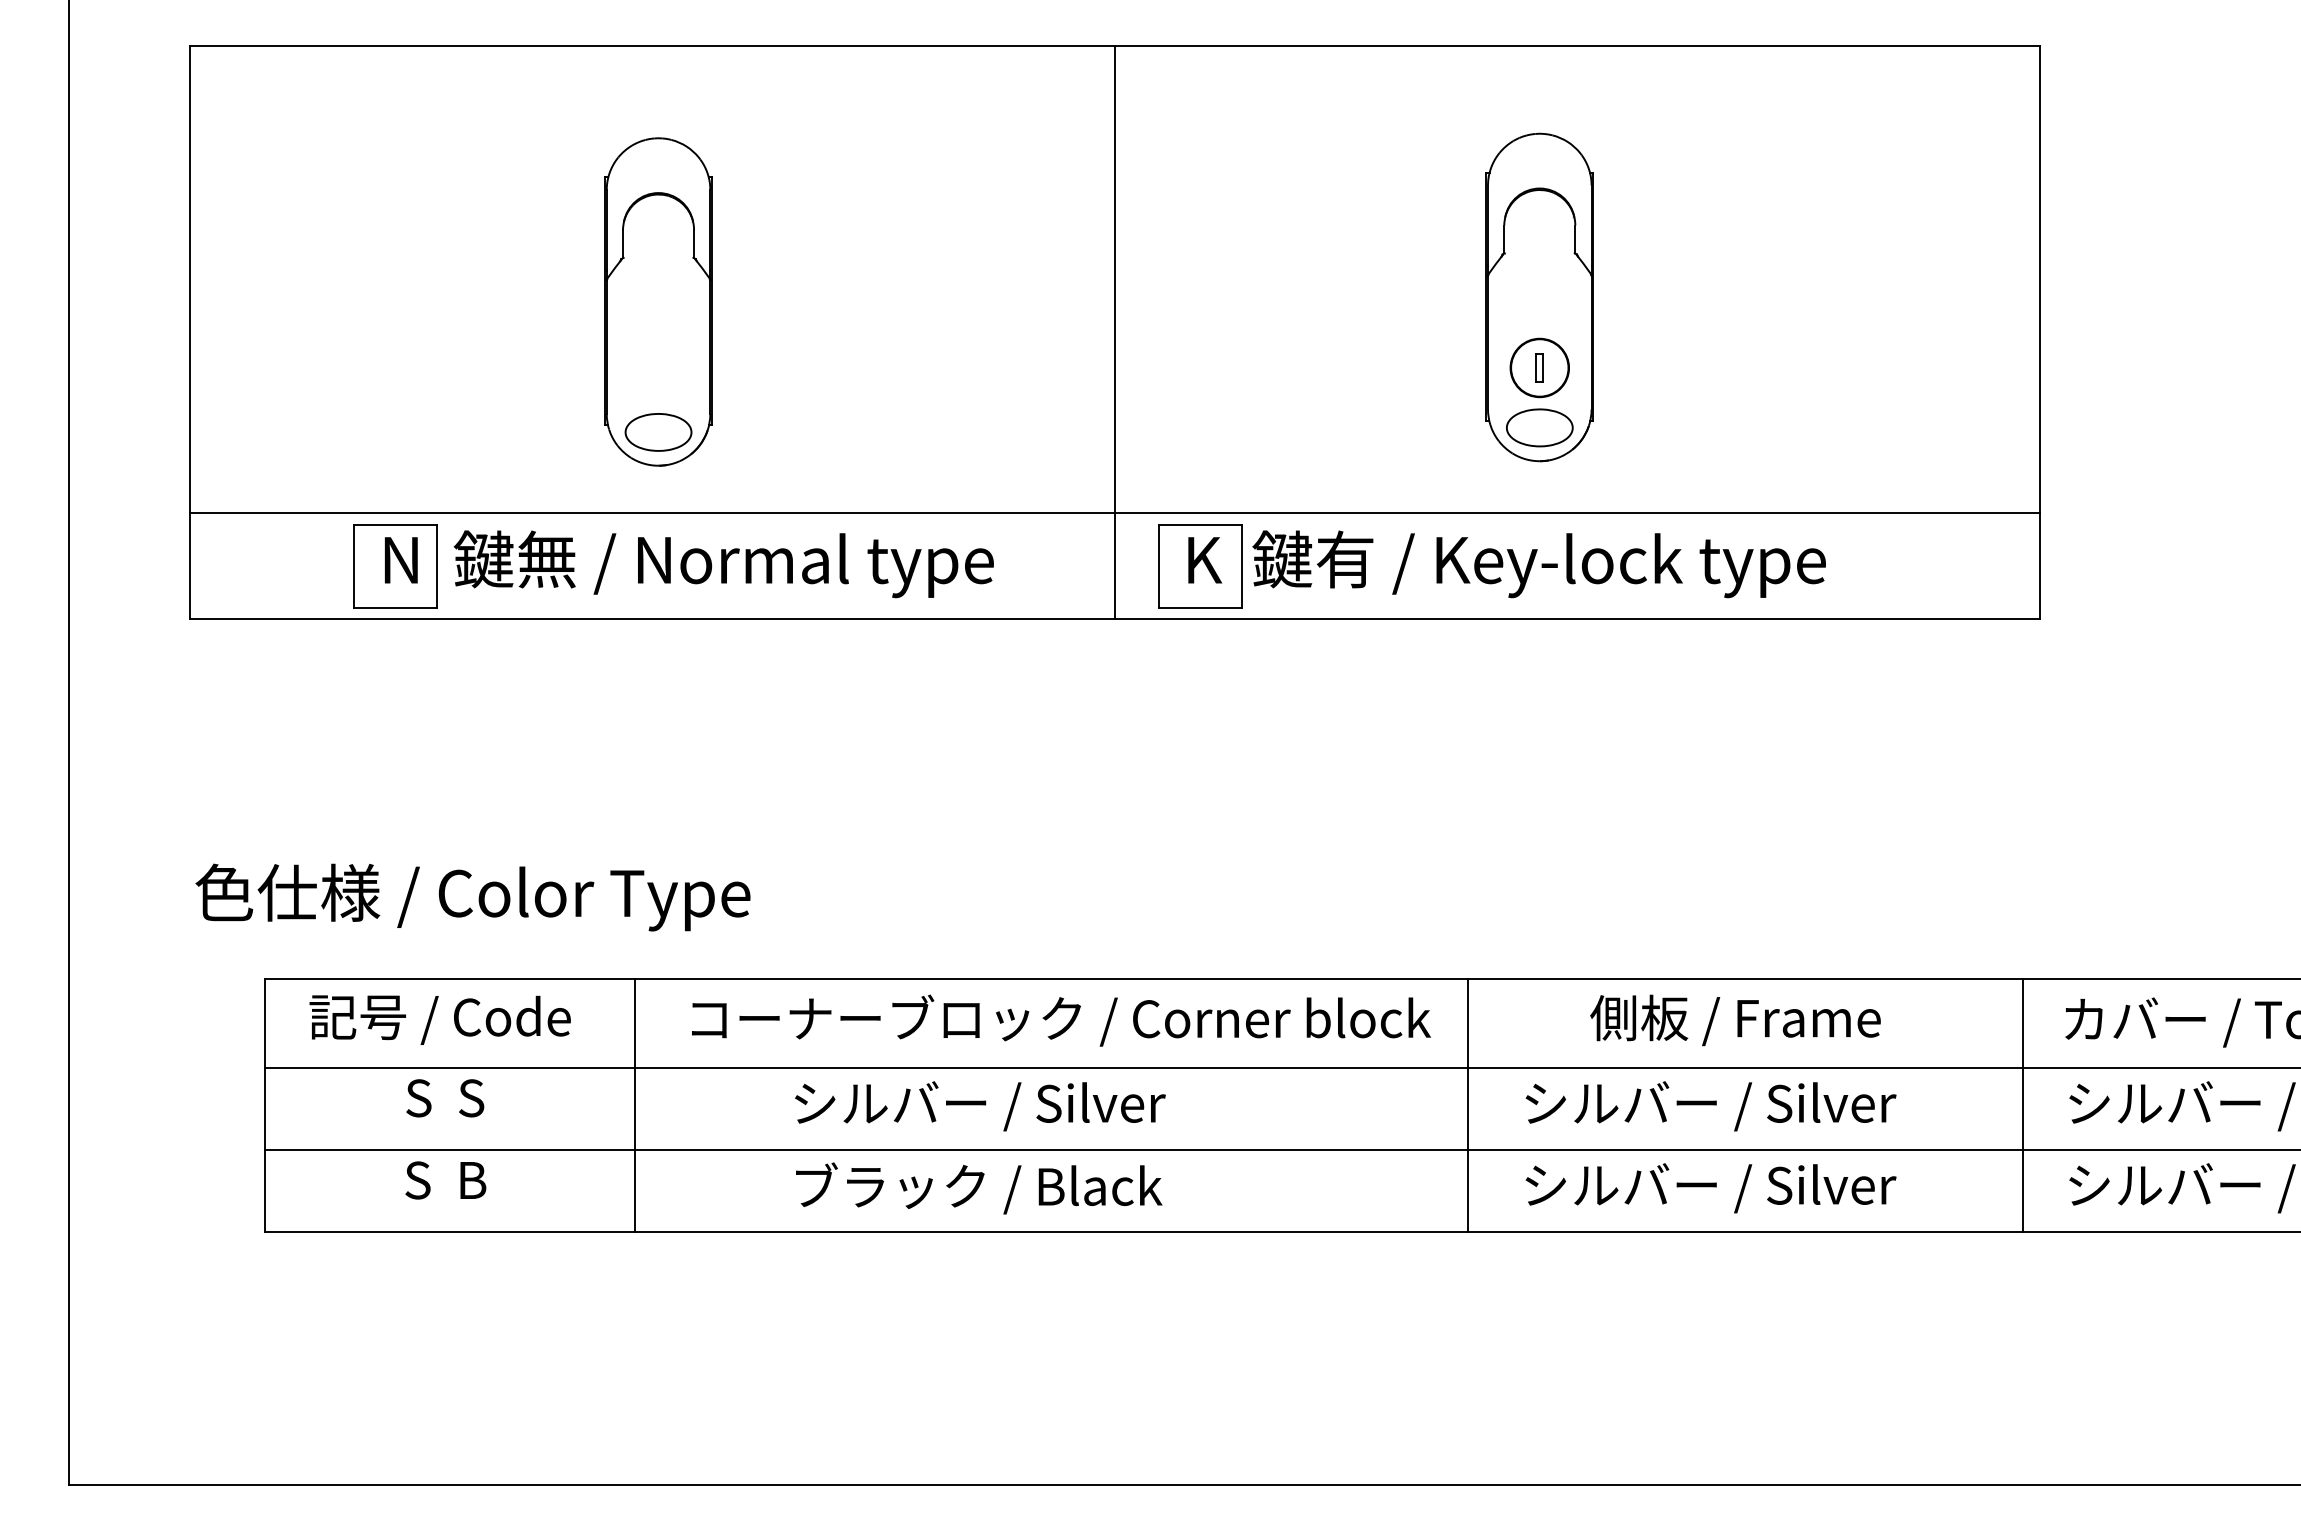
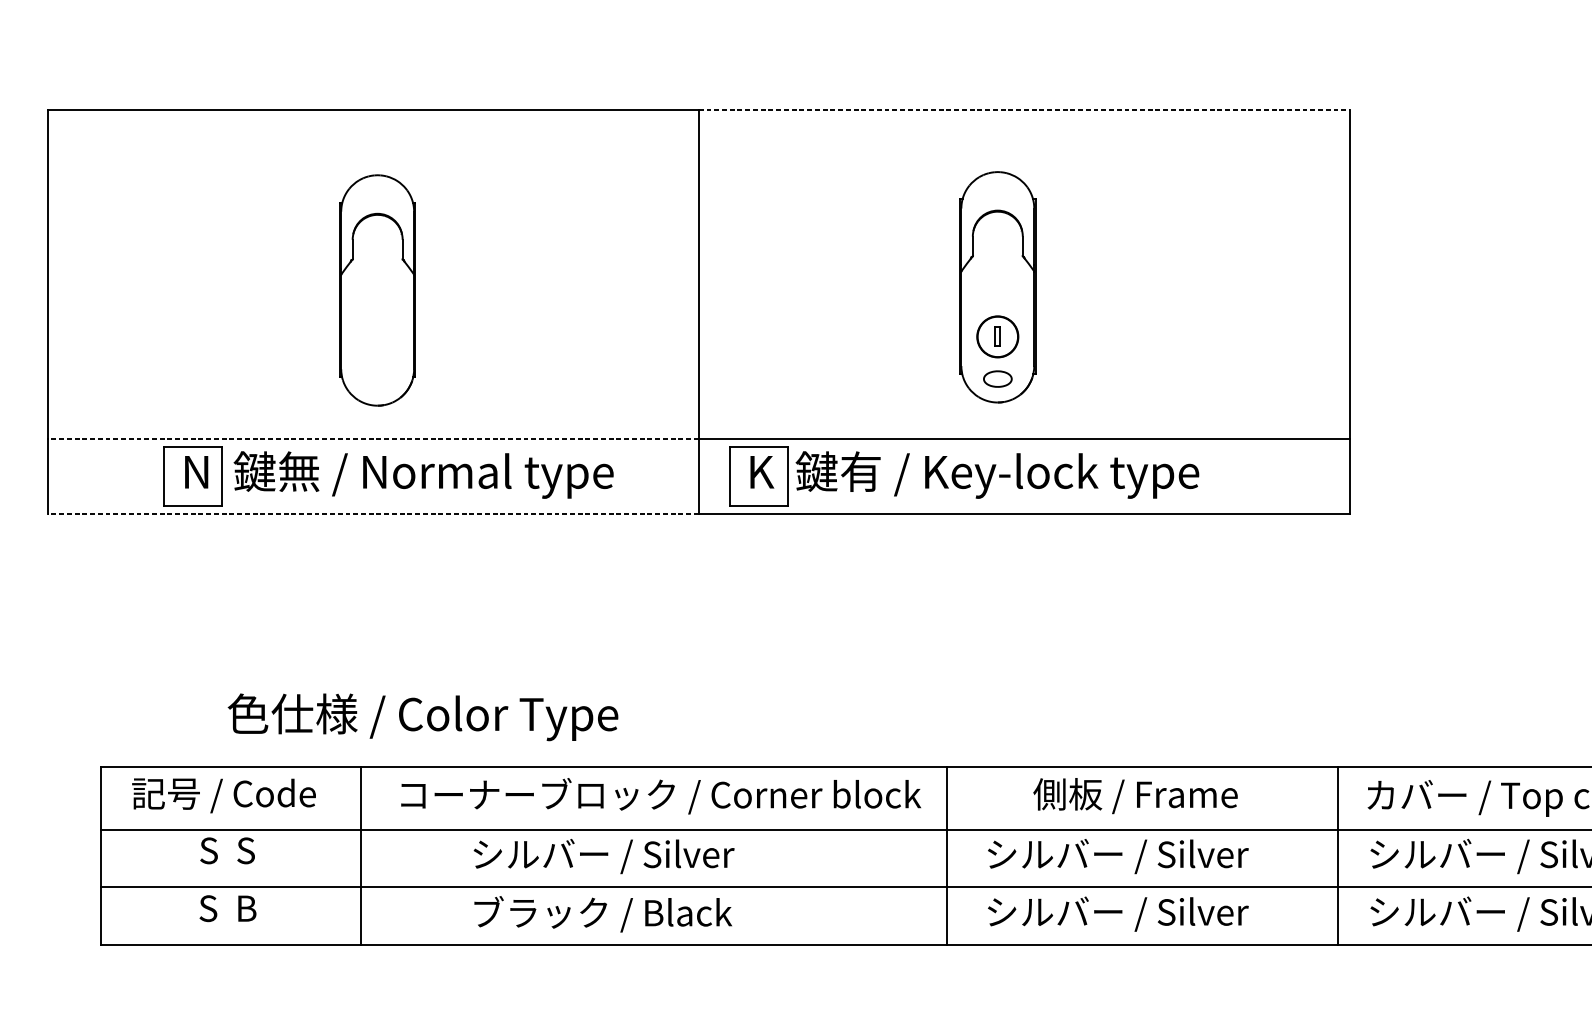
line: (1577, 45) -> (1024, 109), solid -> dashed
part: (1539, 427) -> (997, 378), size x0.6
part: (658, 432) -> (377, 382), removed
line: (651, 513) -> (372, 439), solid -> dashed
line: (651, 619) -> (372, 513), solid -> dashed
text: (472, 897) -> (422, 717), moved

